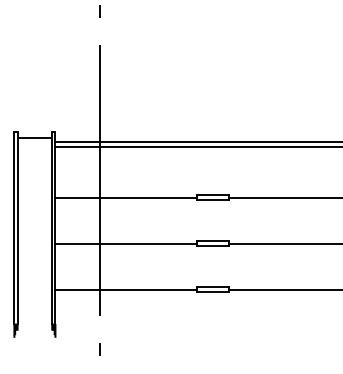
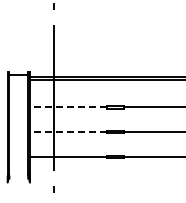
line: (124, 198) -> (67, 107), solid -> dashed
line: (124, 244) -> (67, 132), solid -> dashed

